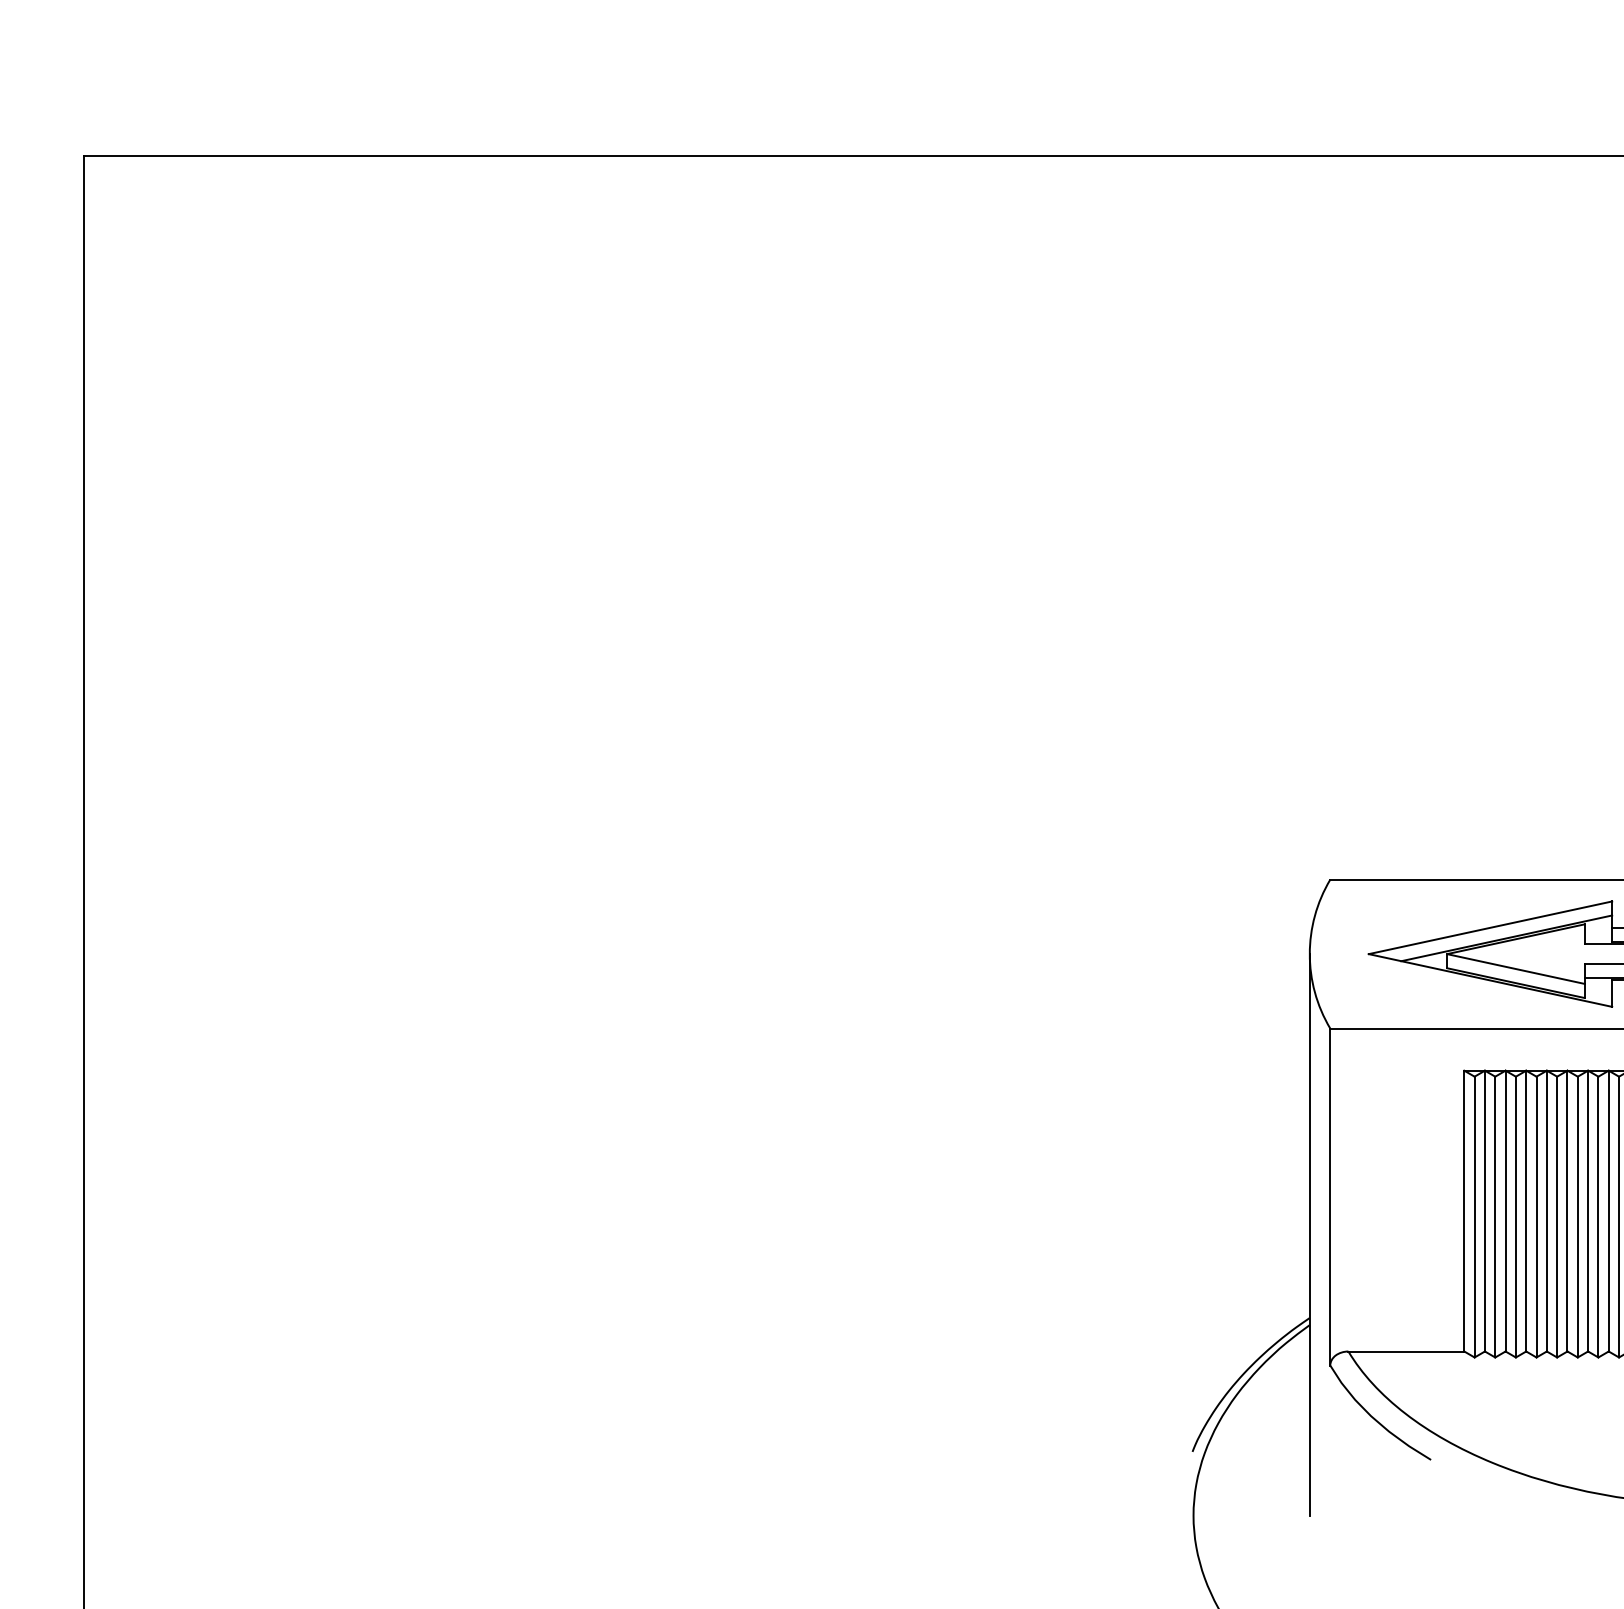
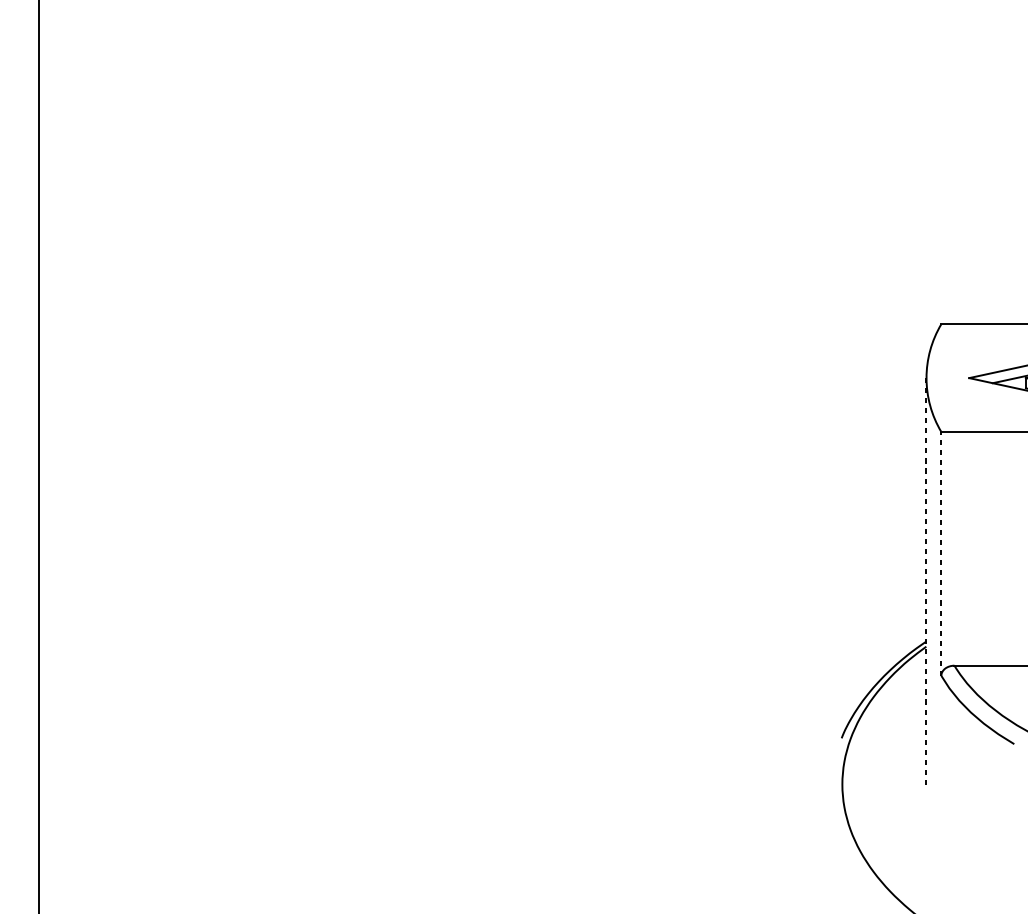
line: (1330, 1196) -> (941, 553), solid -> dashed
line: (1309, 1234) -> (926, 581), solid -> dashed

